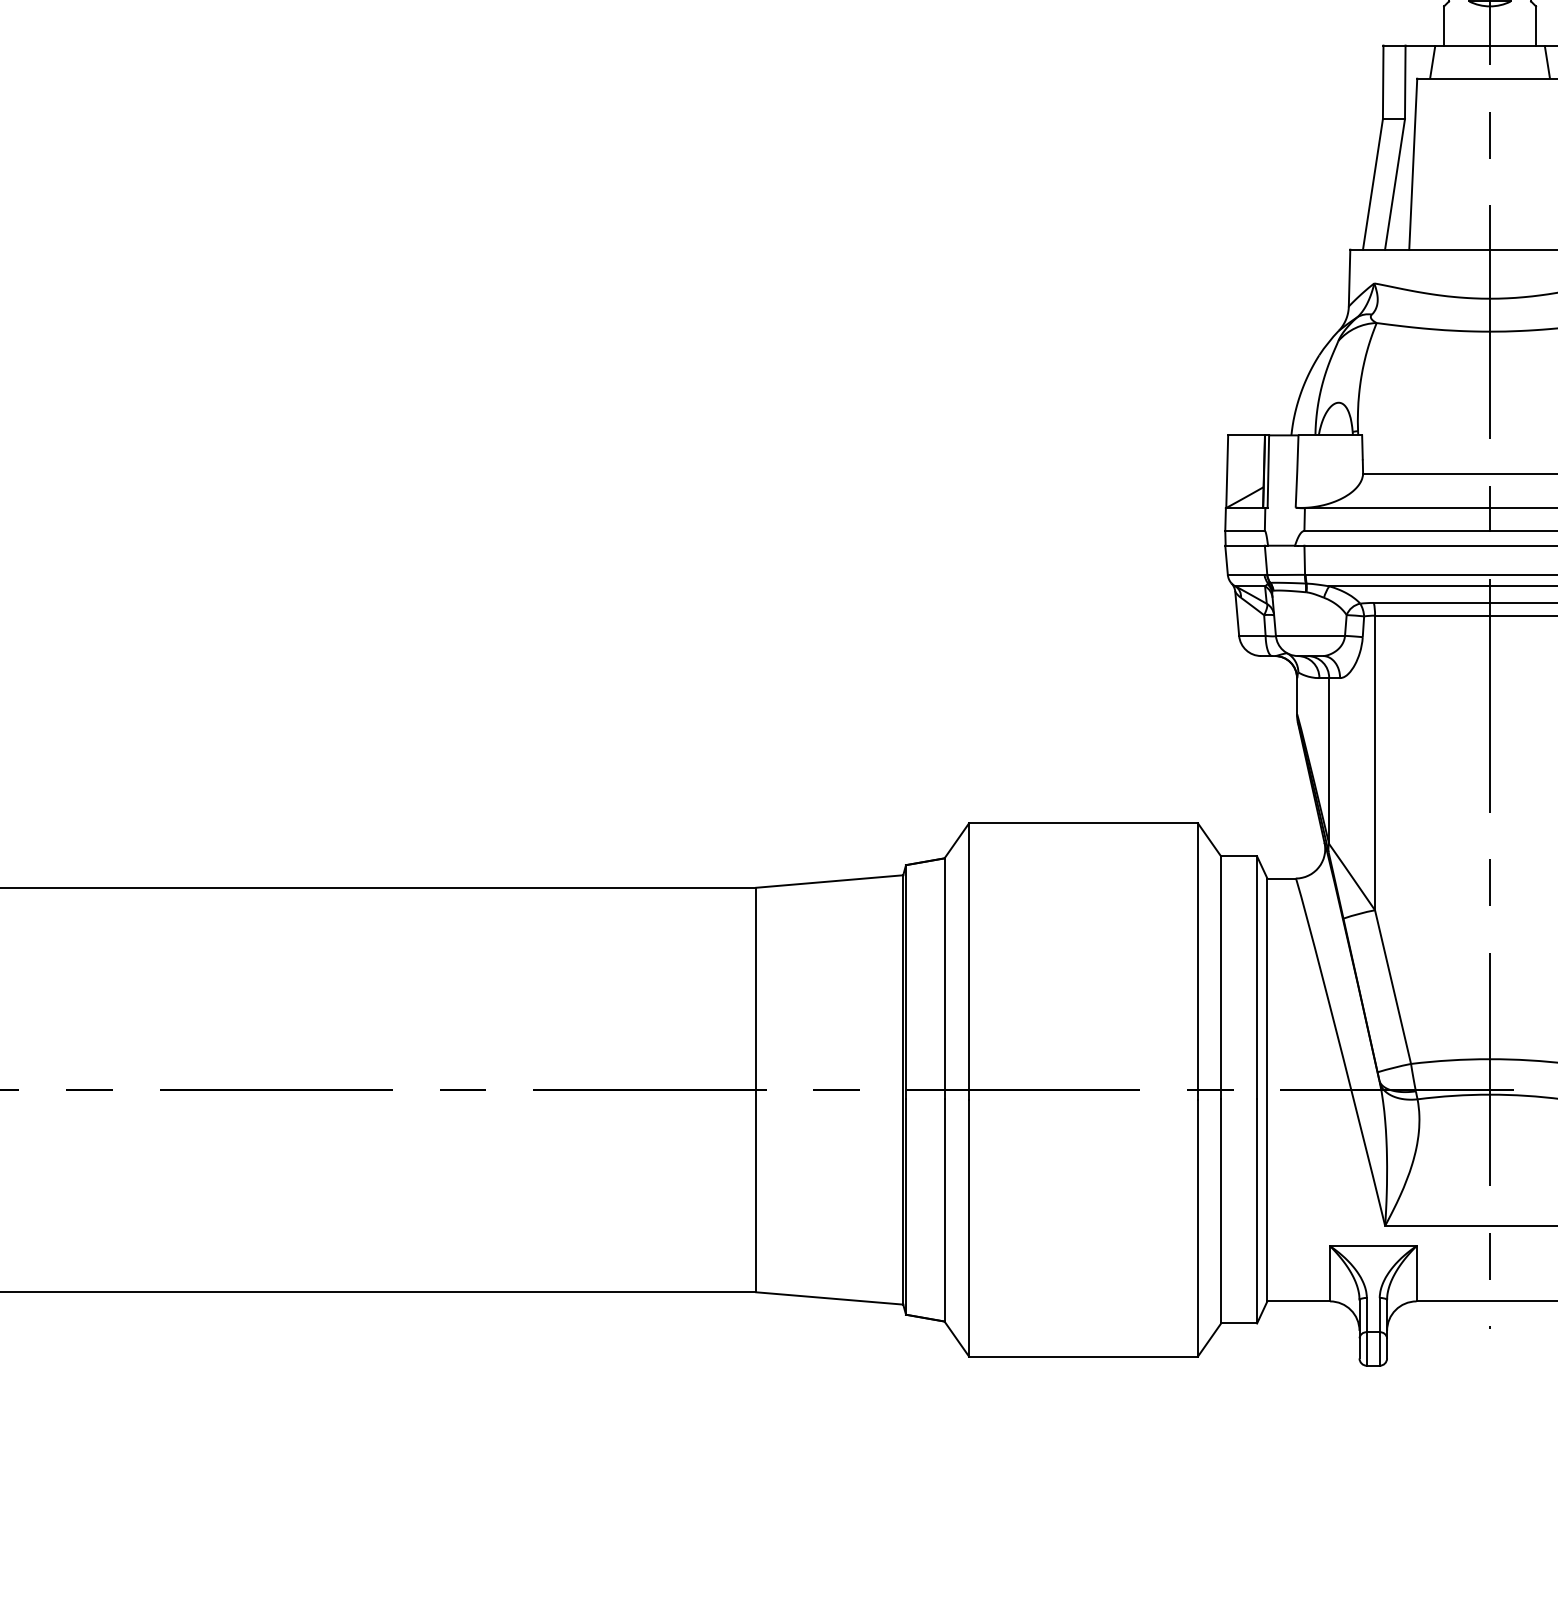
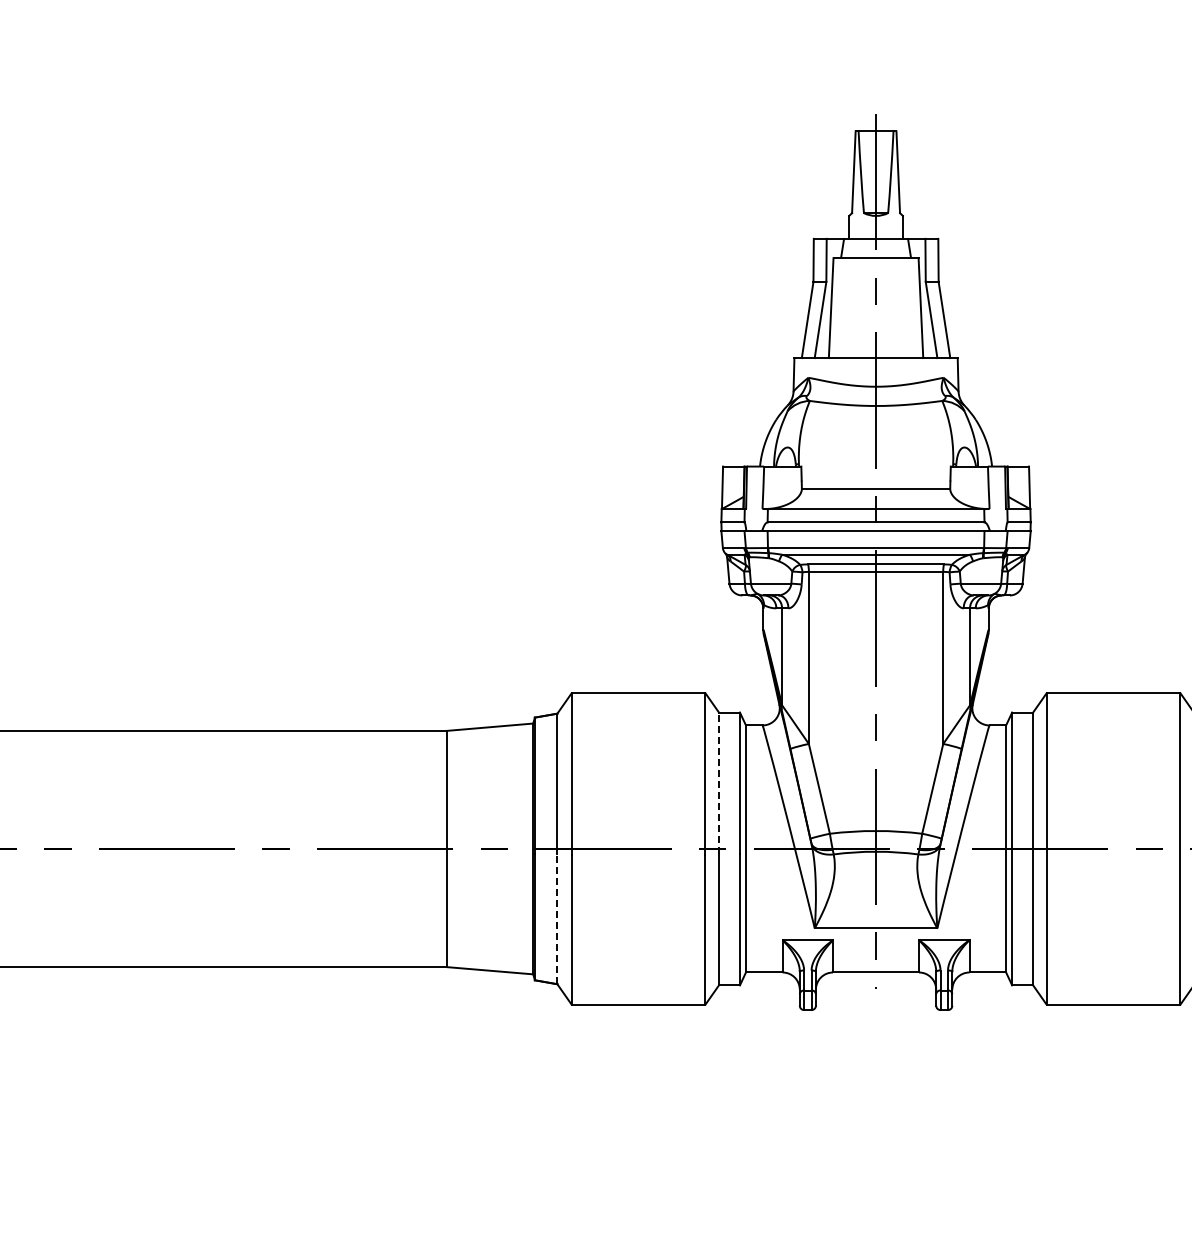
line: (1220, 977) -> (718, 783), solid -> dashed
line: (944, 1208) -> (557, 918), solid -> dashed

